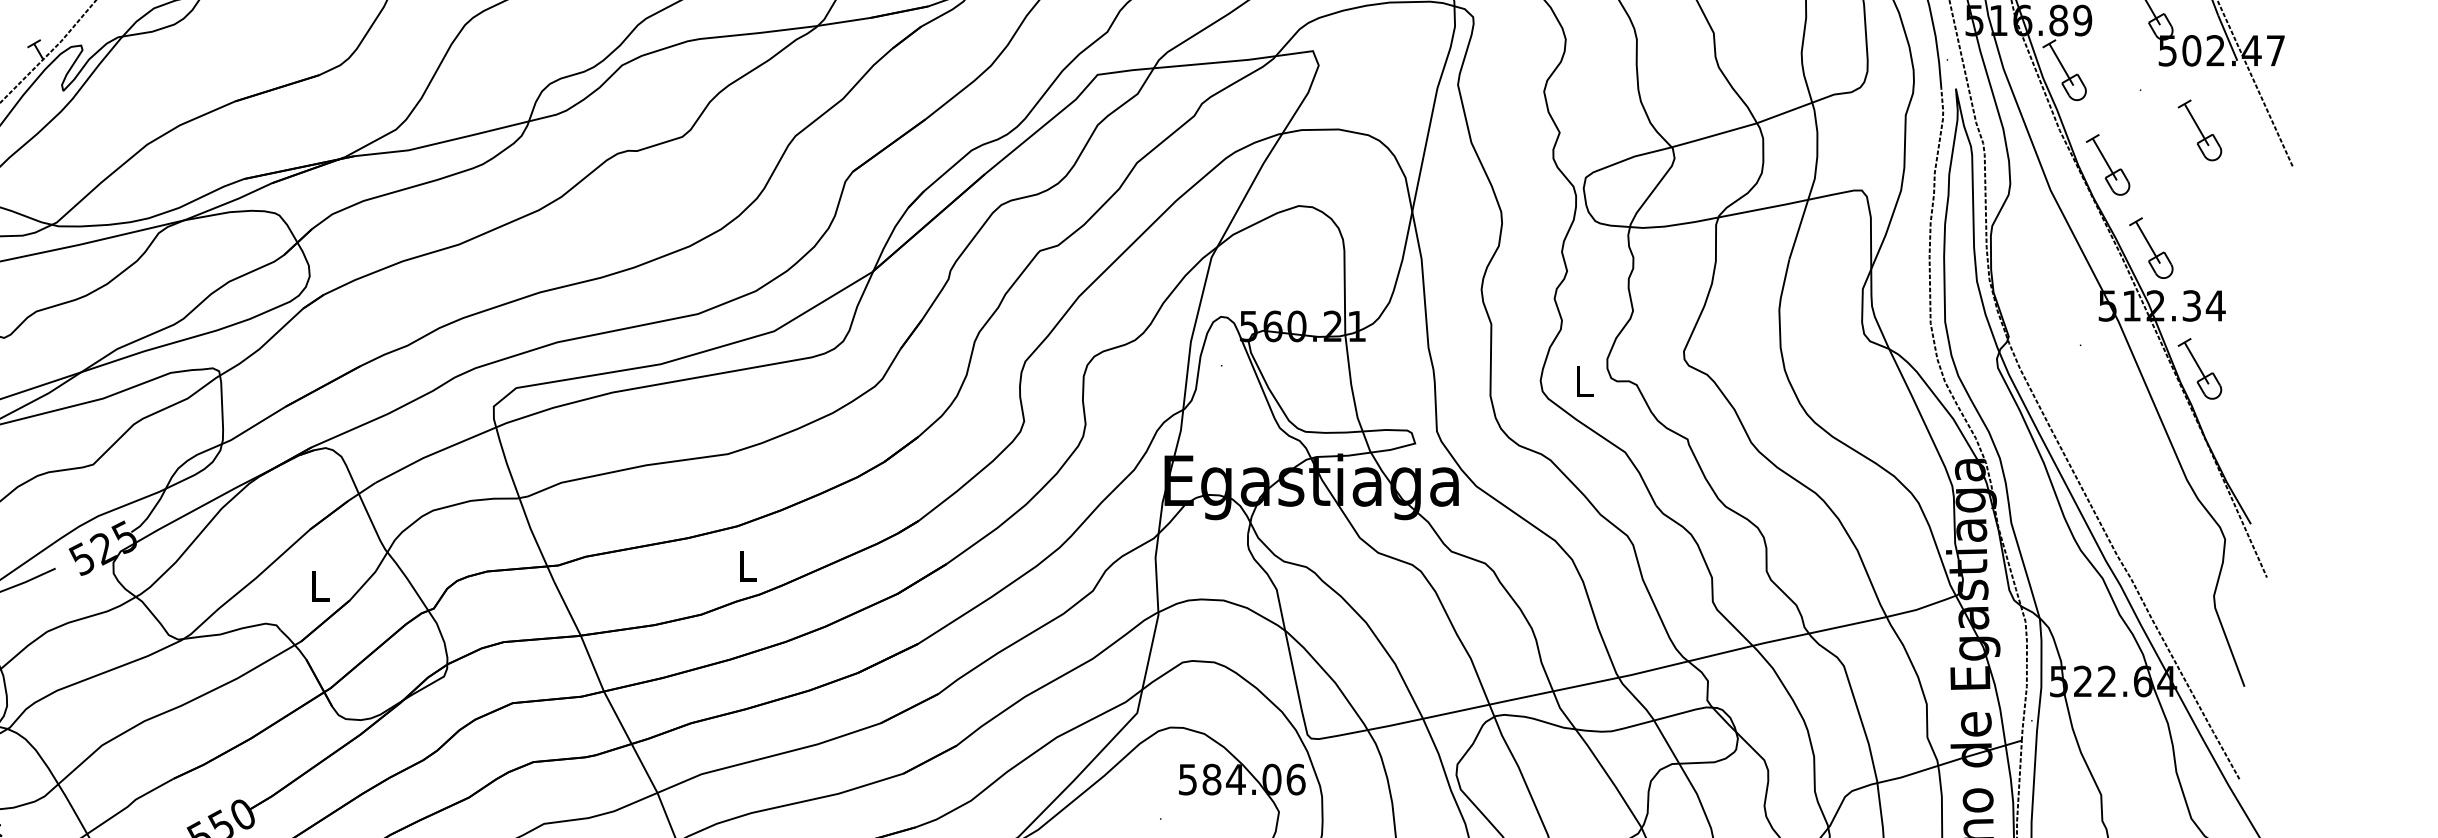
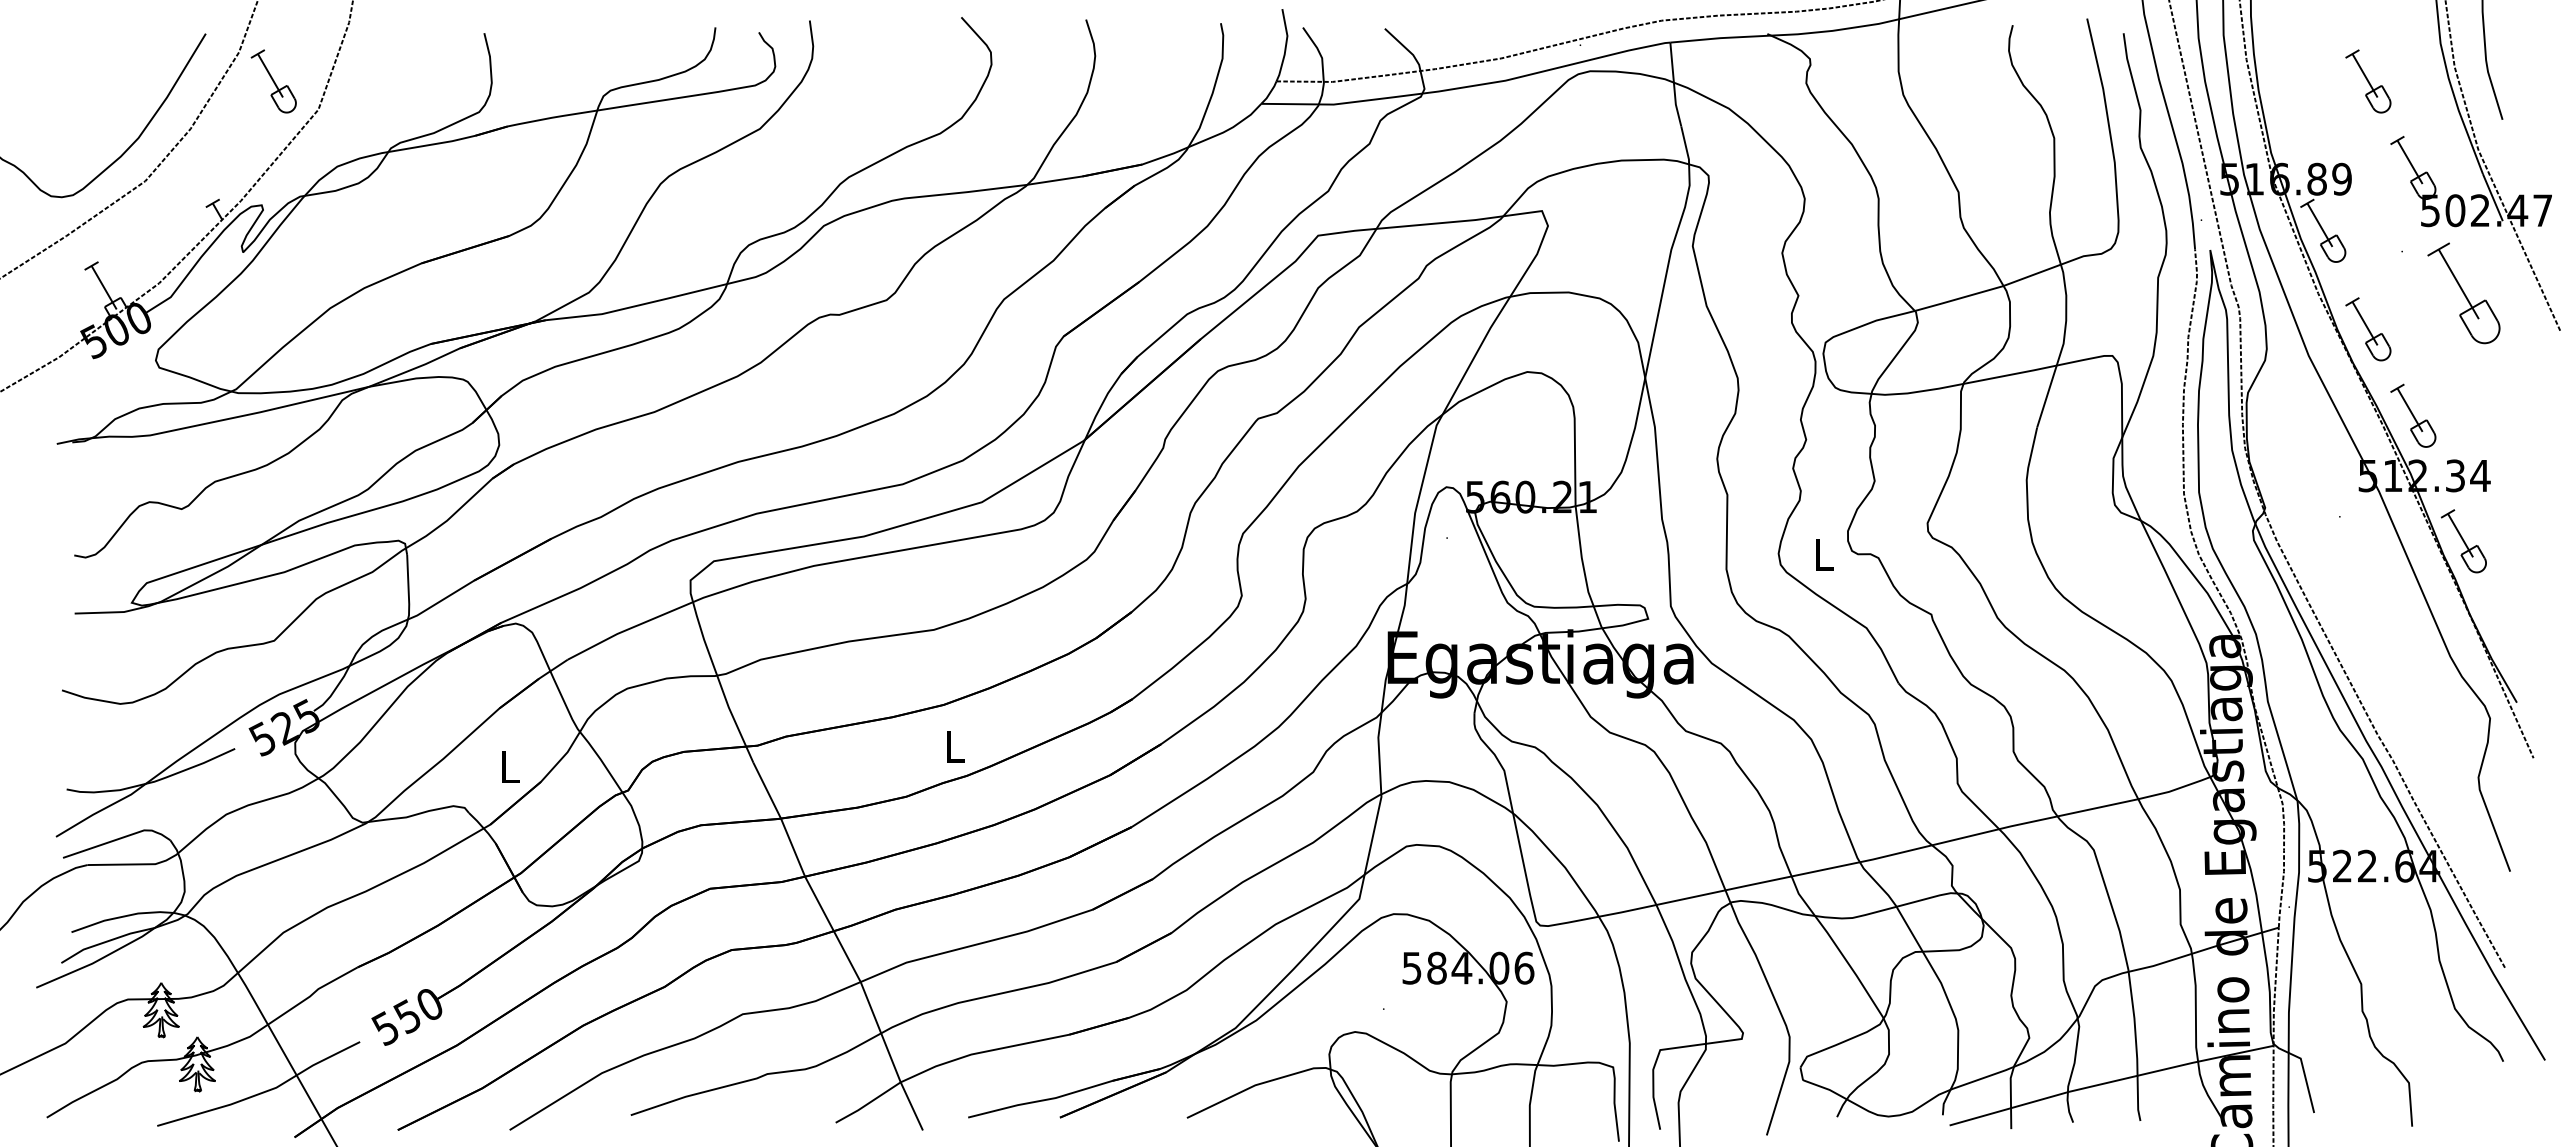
part: (2199, 130) -> (2463, 293), size x1.6

